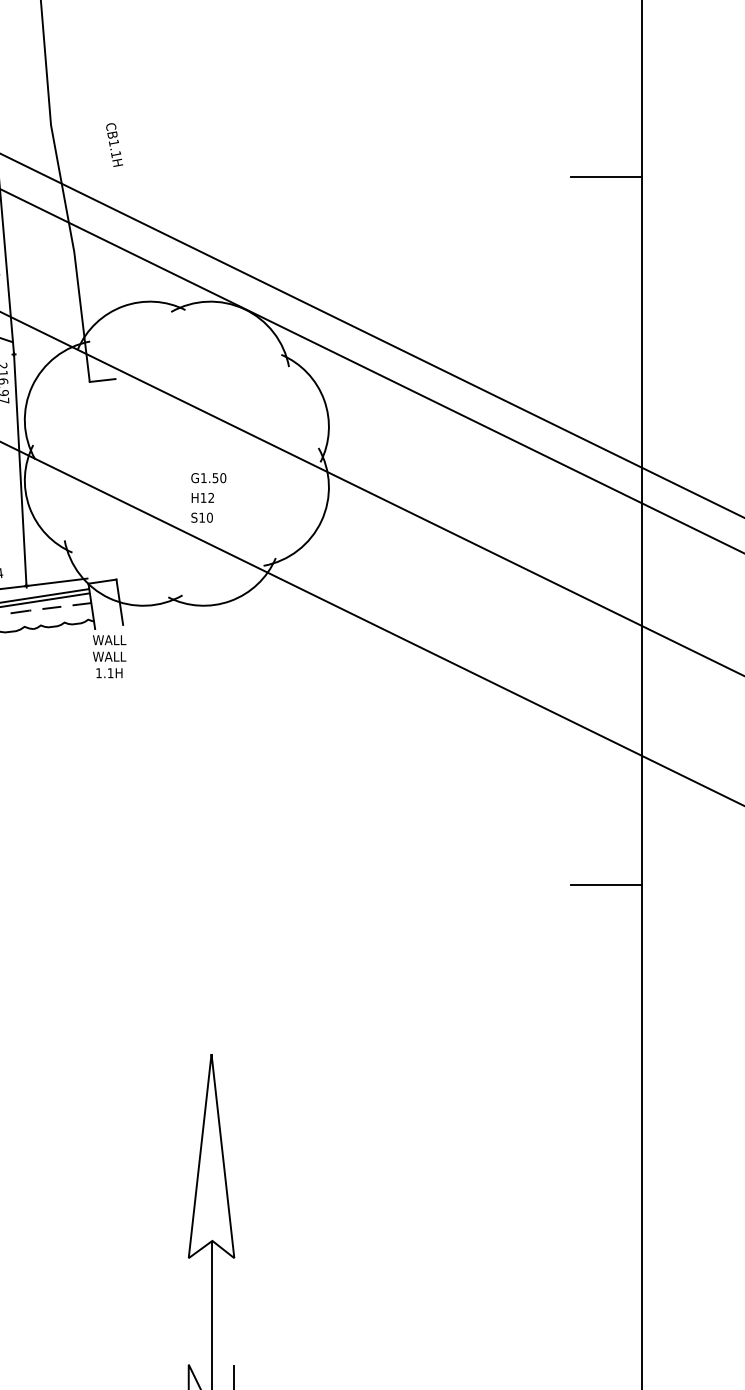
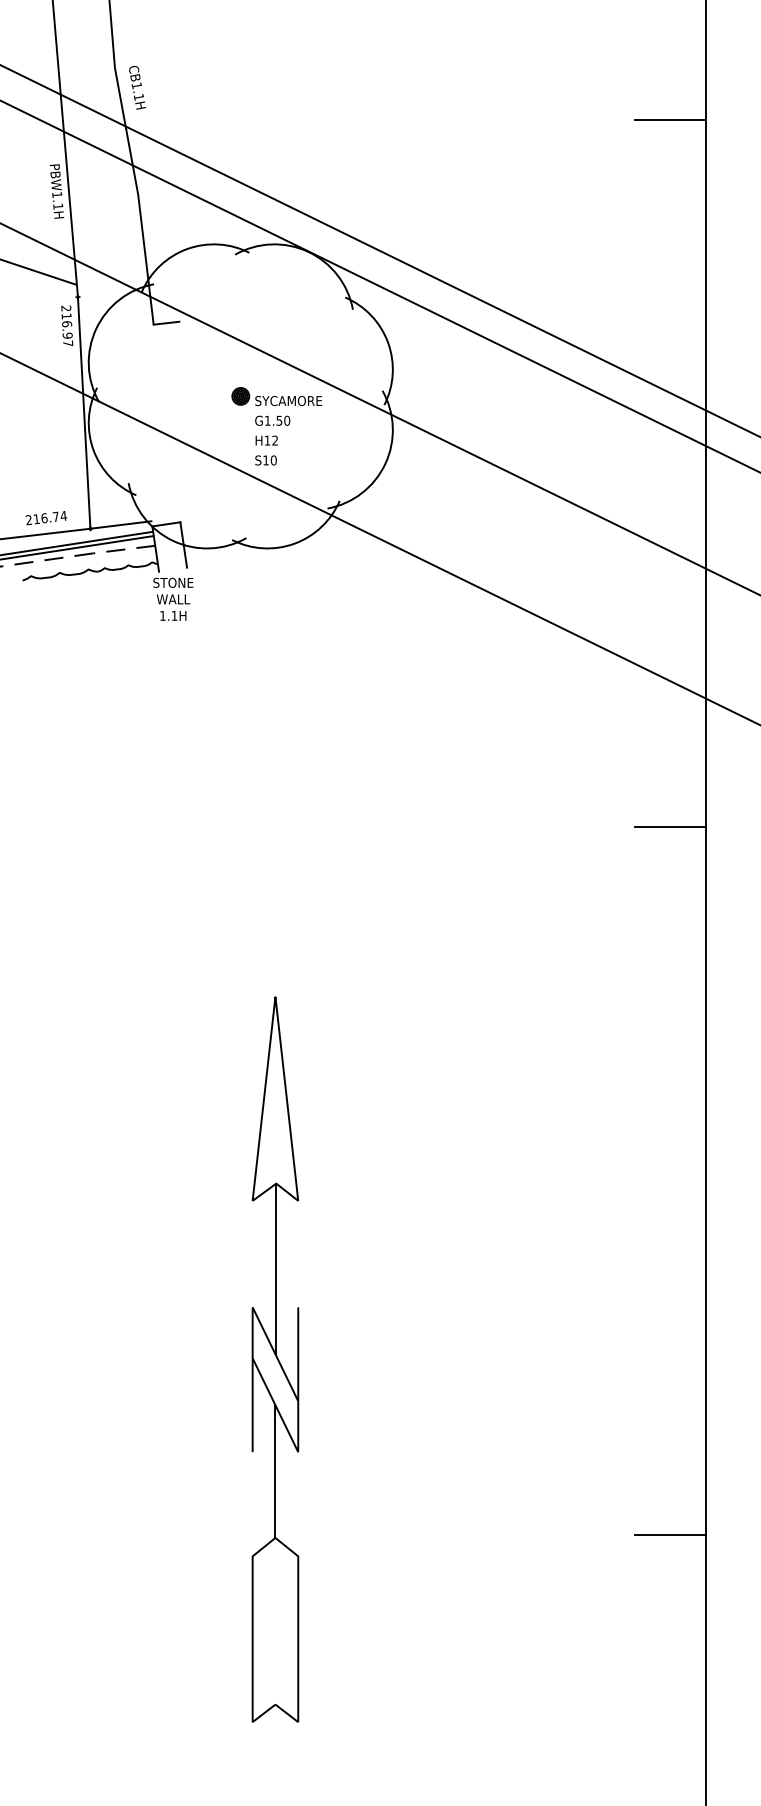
text: (114, 144) -> (137, 87), moved
part: (212, 453) -> (276, 396), added
text: (109, 639) -> (173, 582), WALL -> STONE

